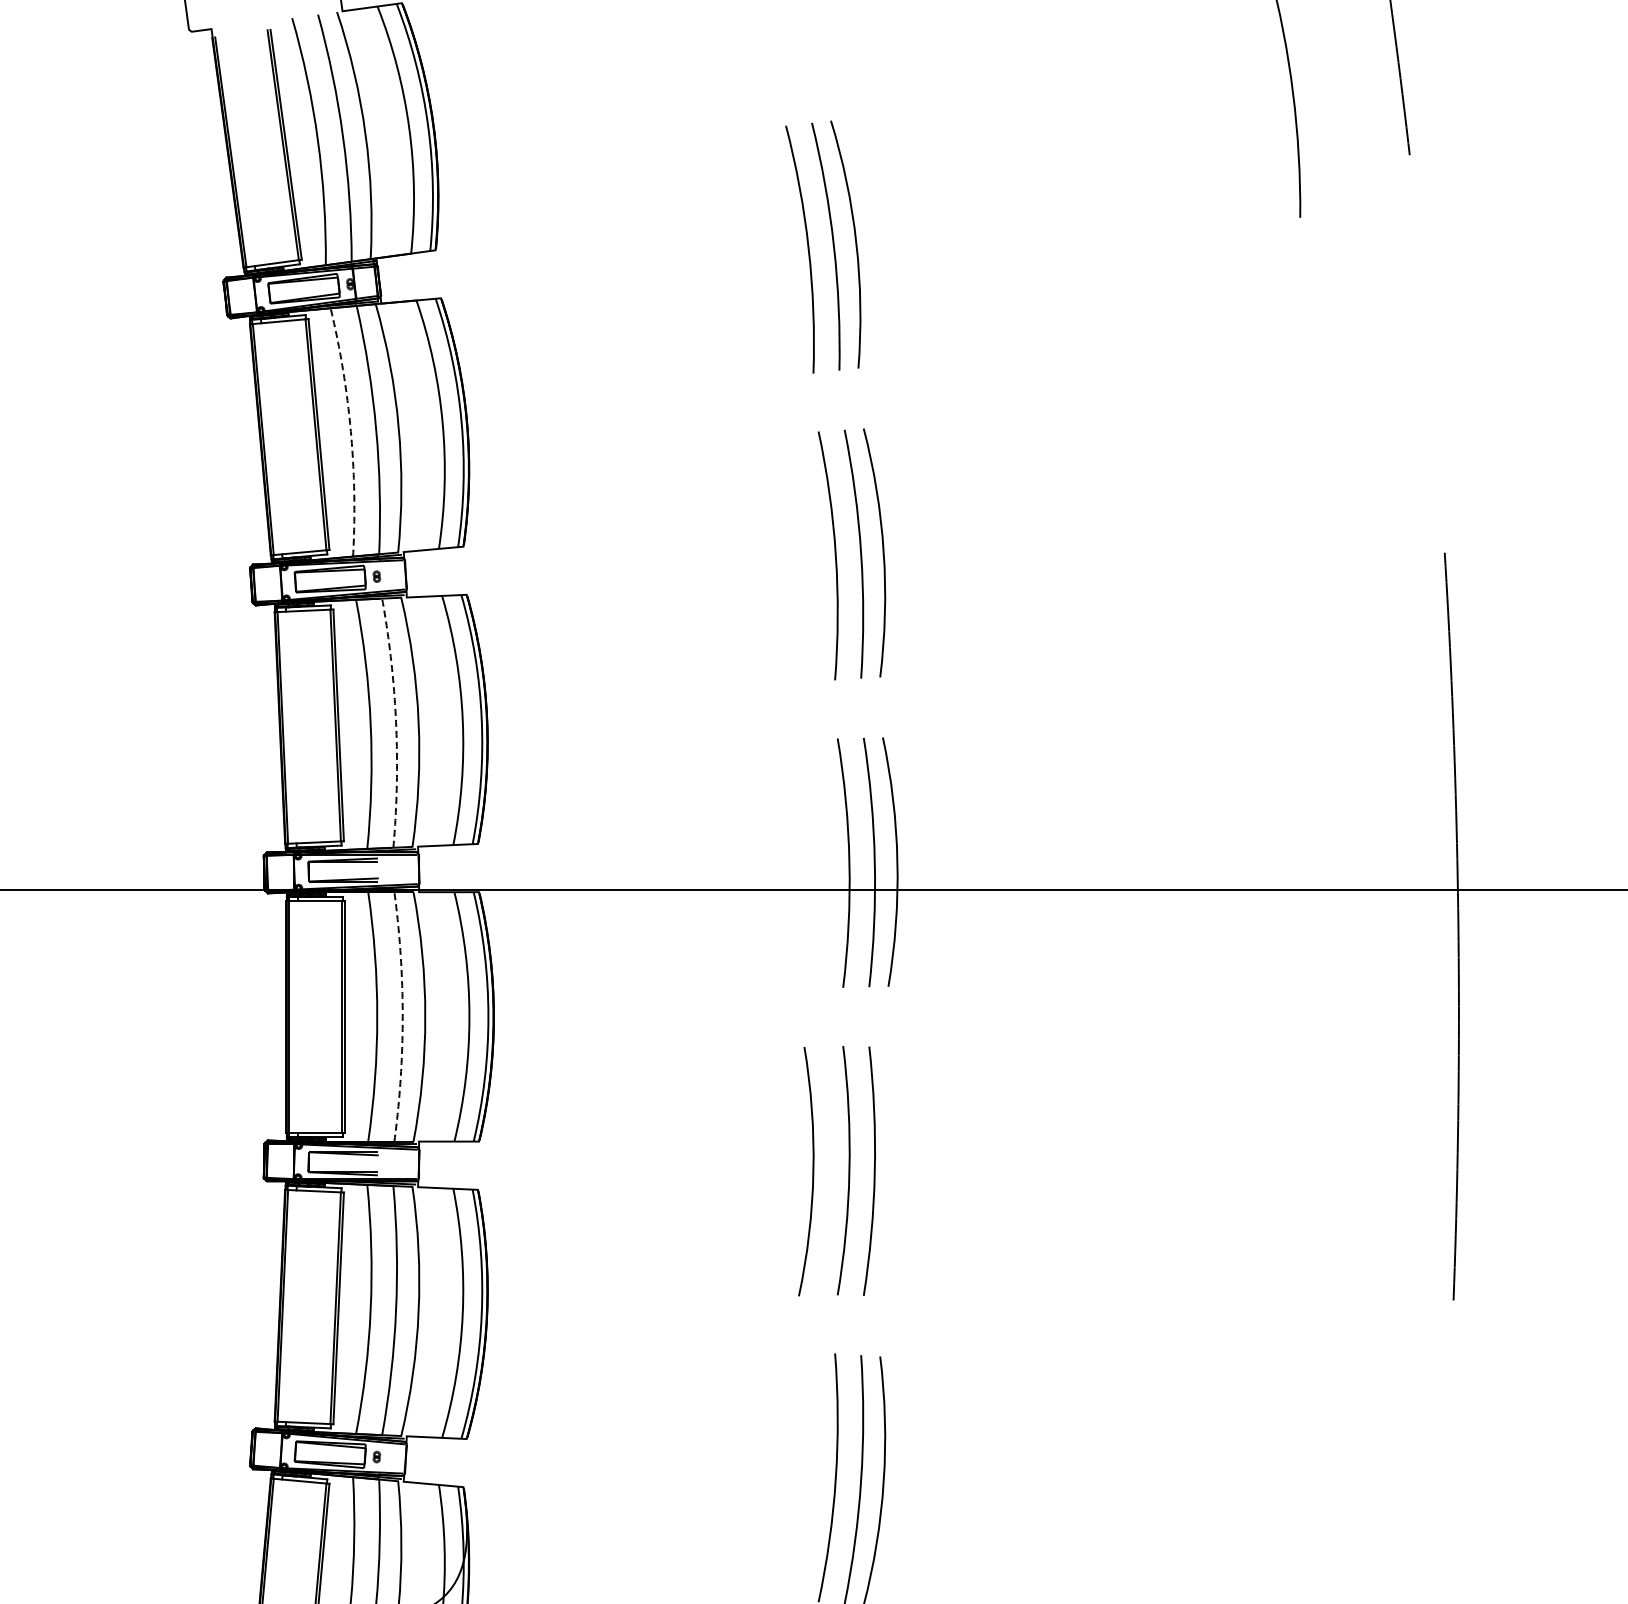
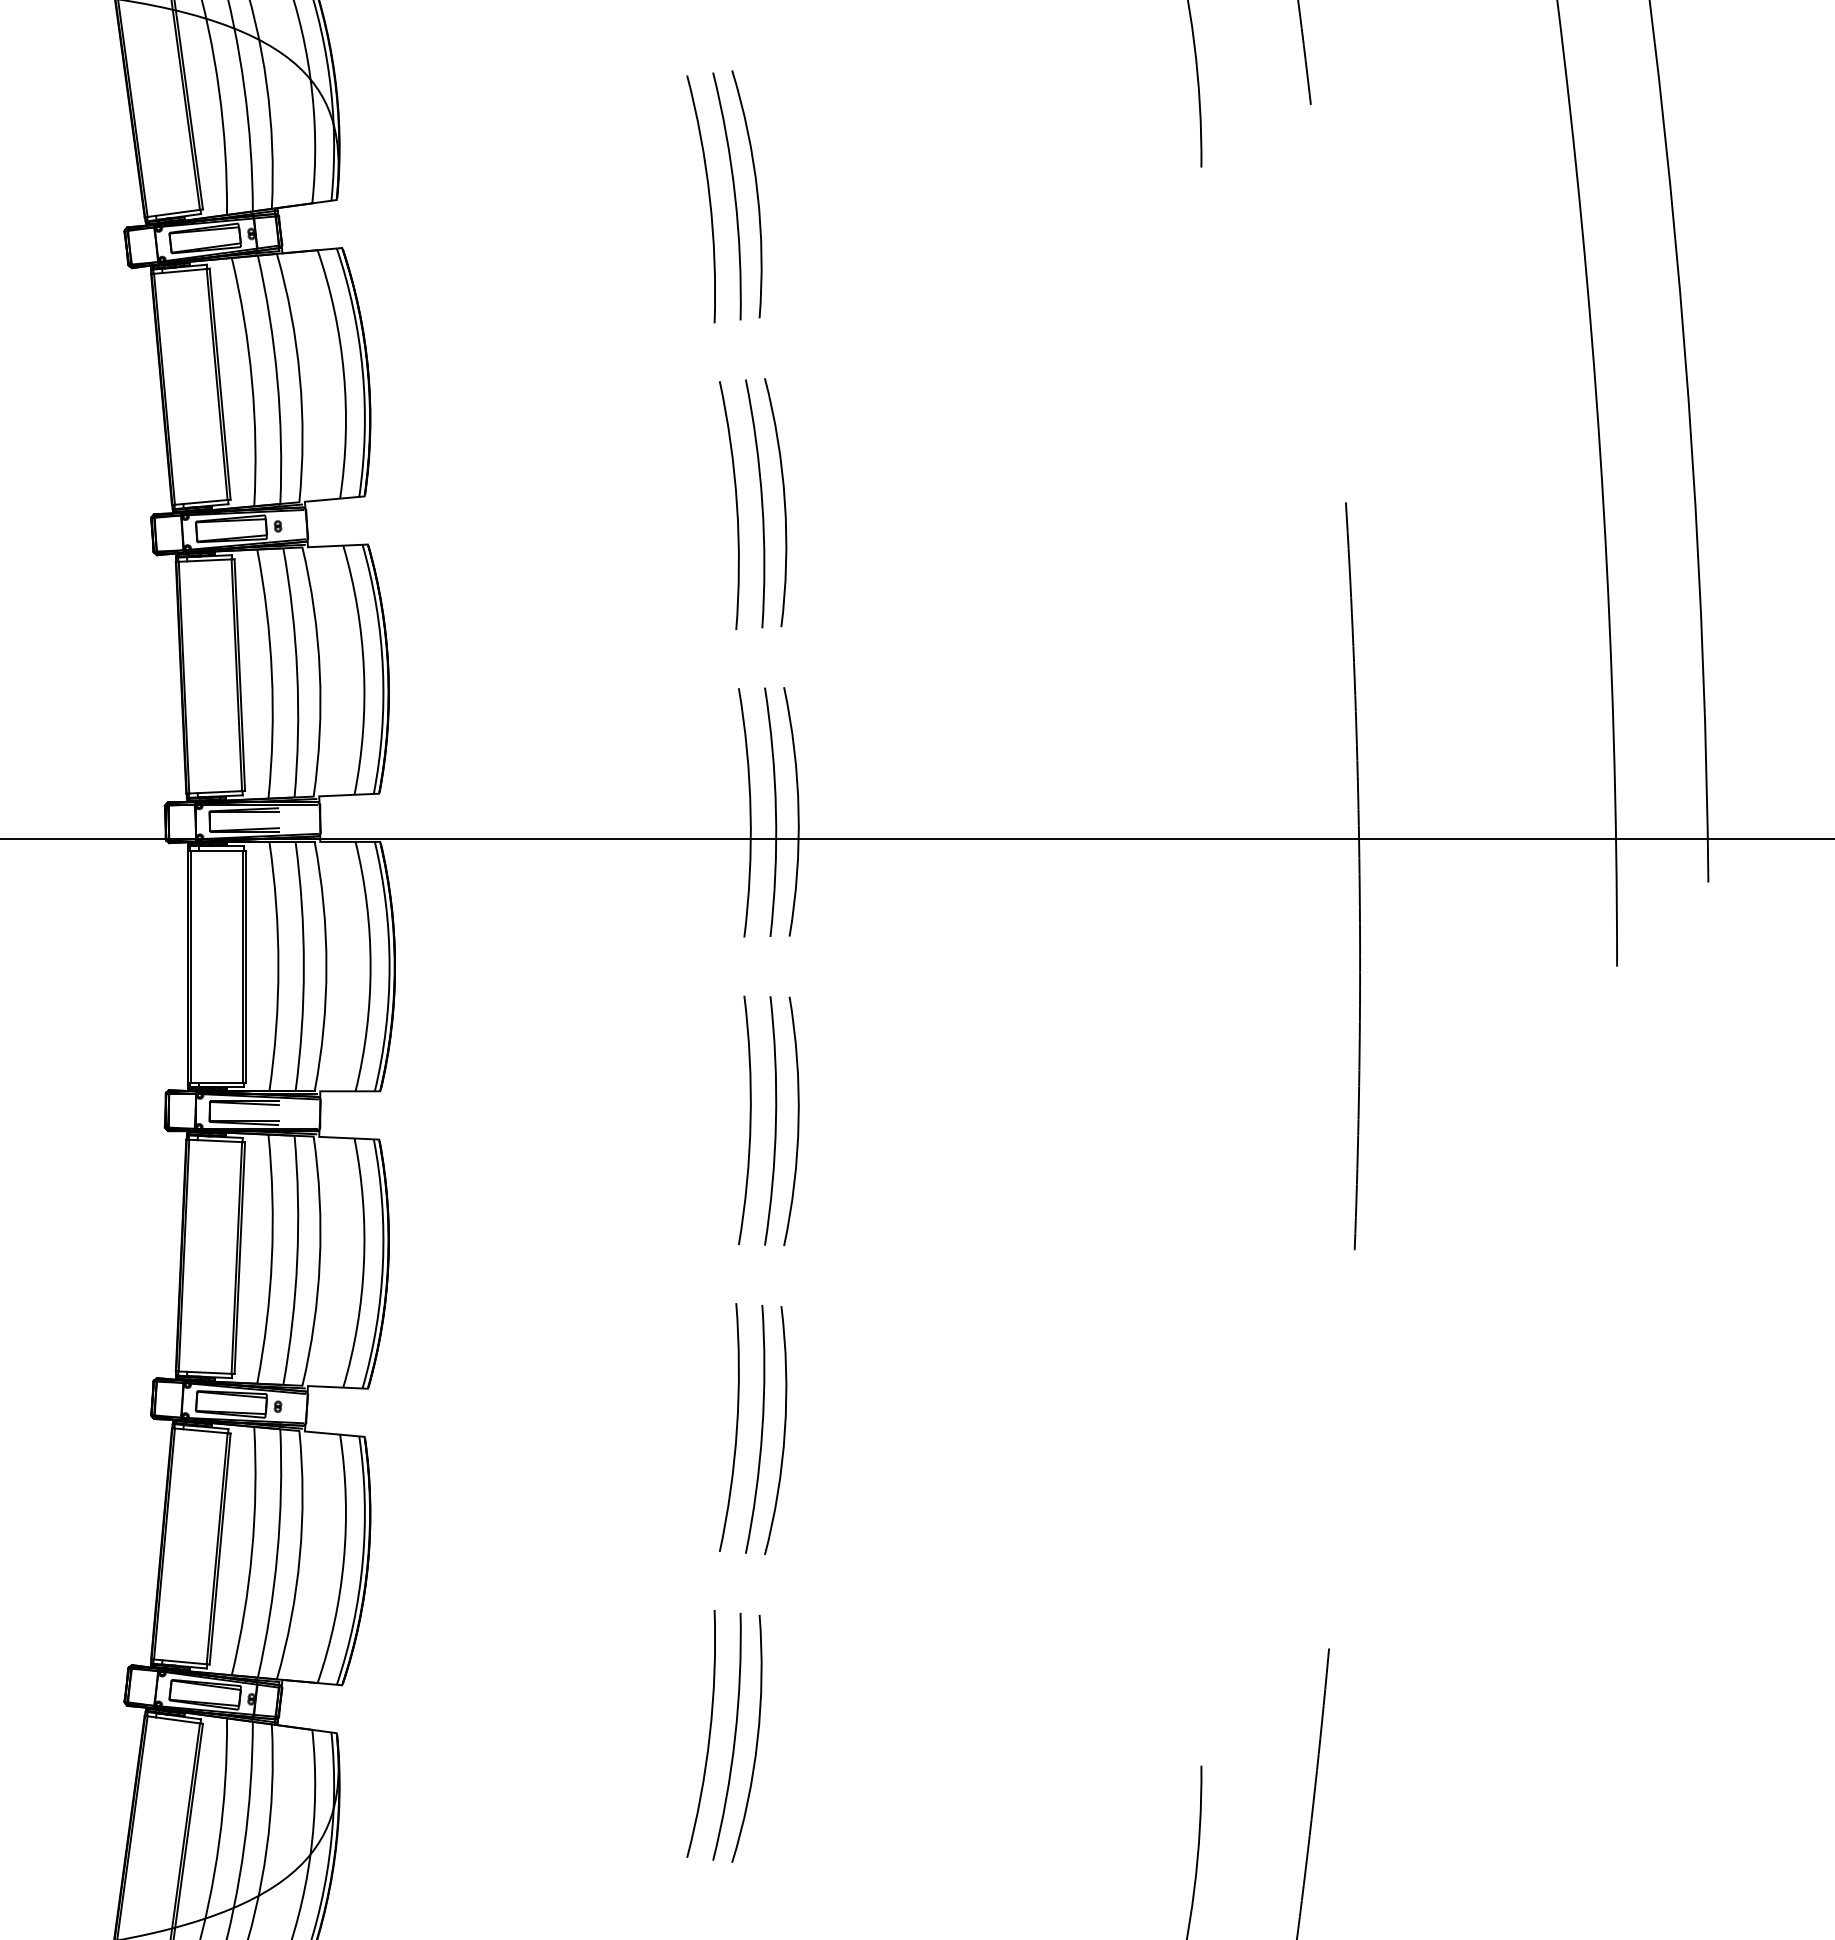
arc: (351, 431) -> (252, 381), dashed -> solid
arc: (396, 722) -> (297, 672), dashed -> solid
arc: (402, 1016) -> (303, 966), dashed -> solid
arc: (812, 1171) -> (797, 1121), moved

